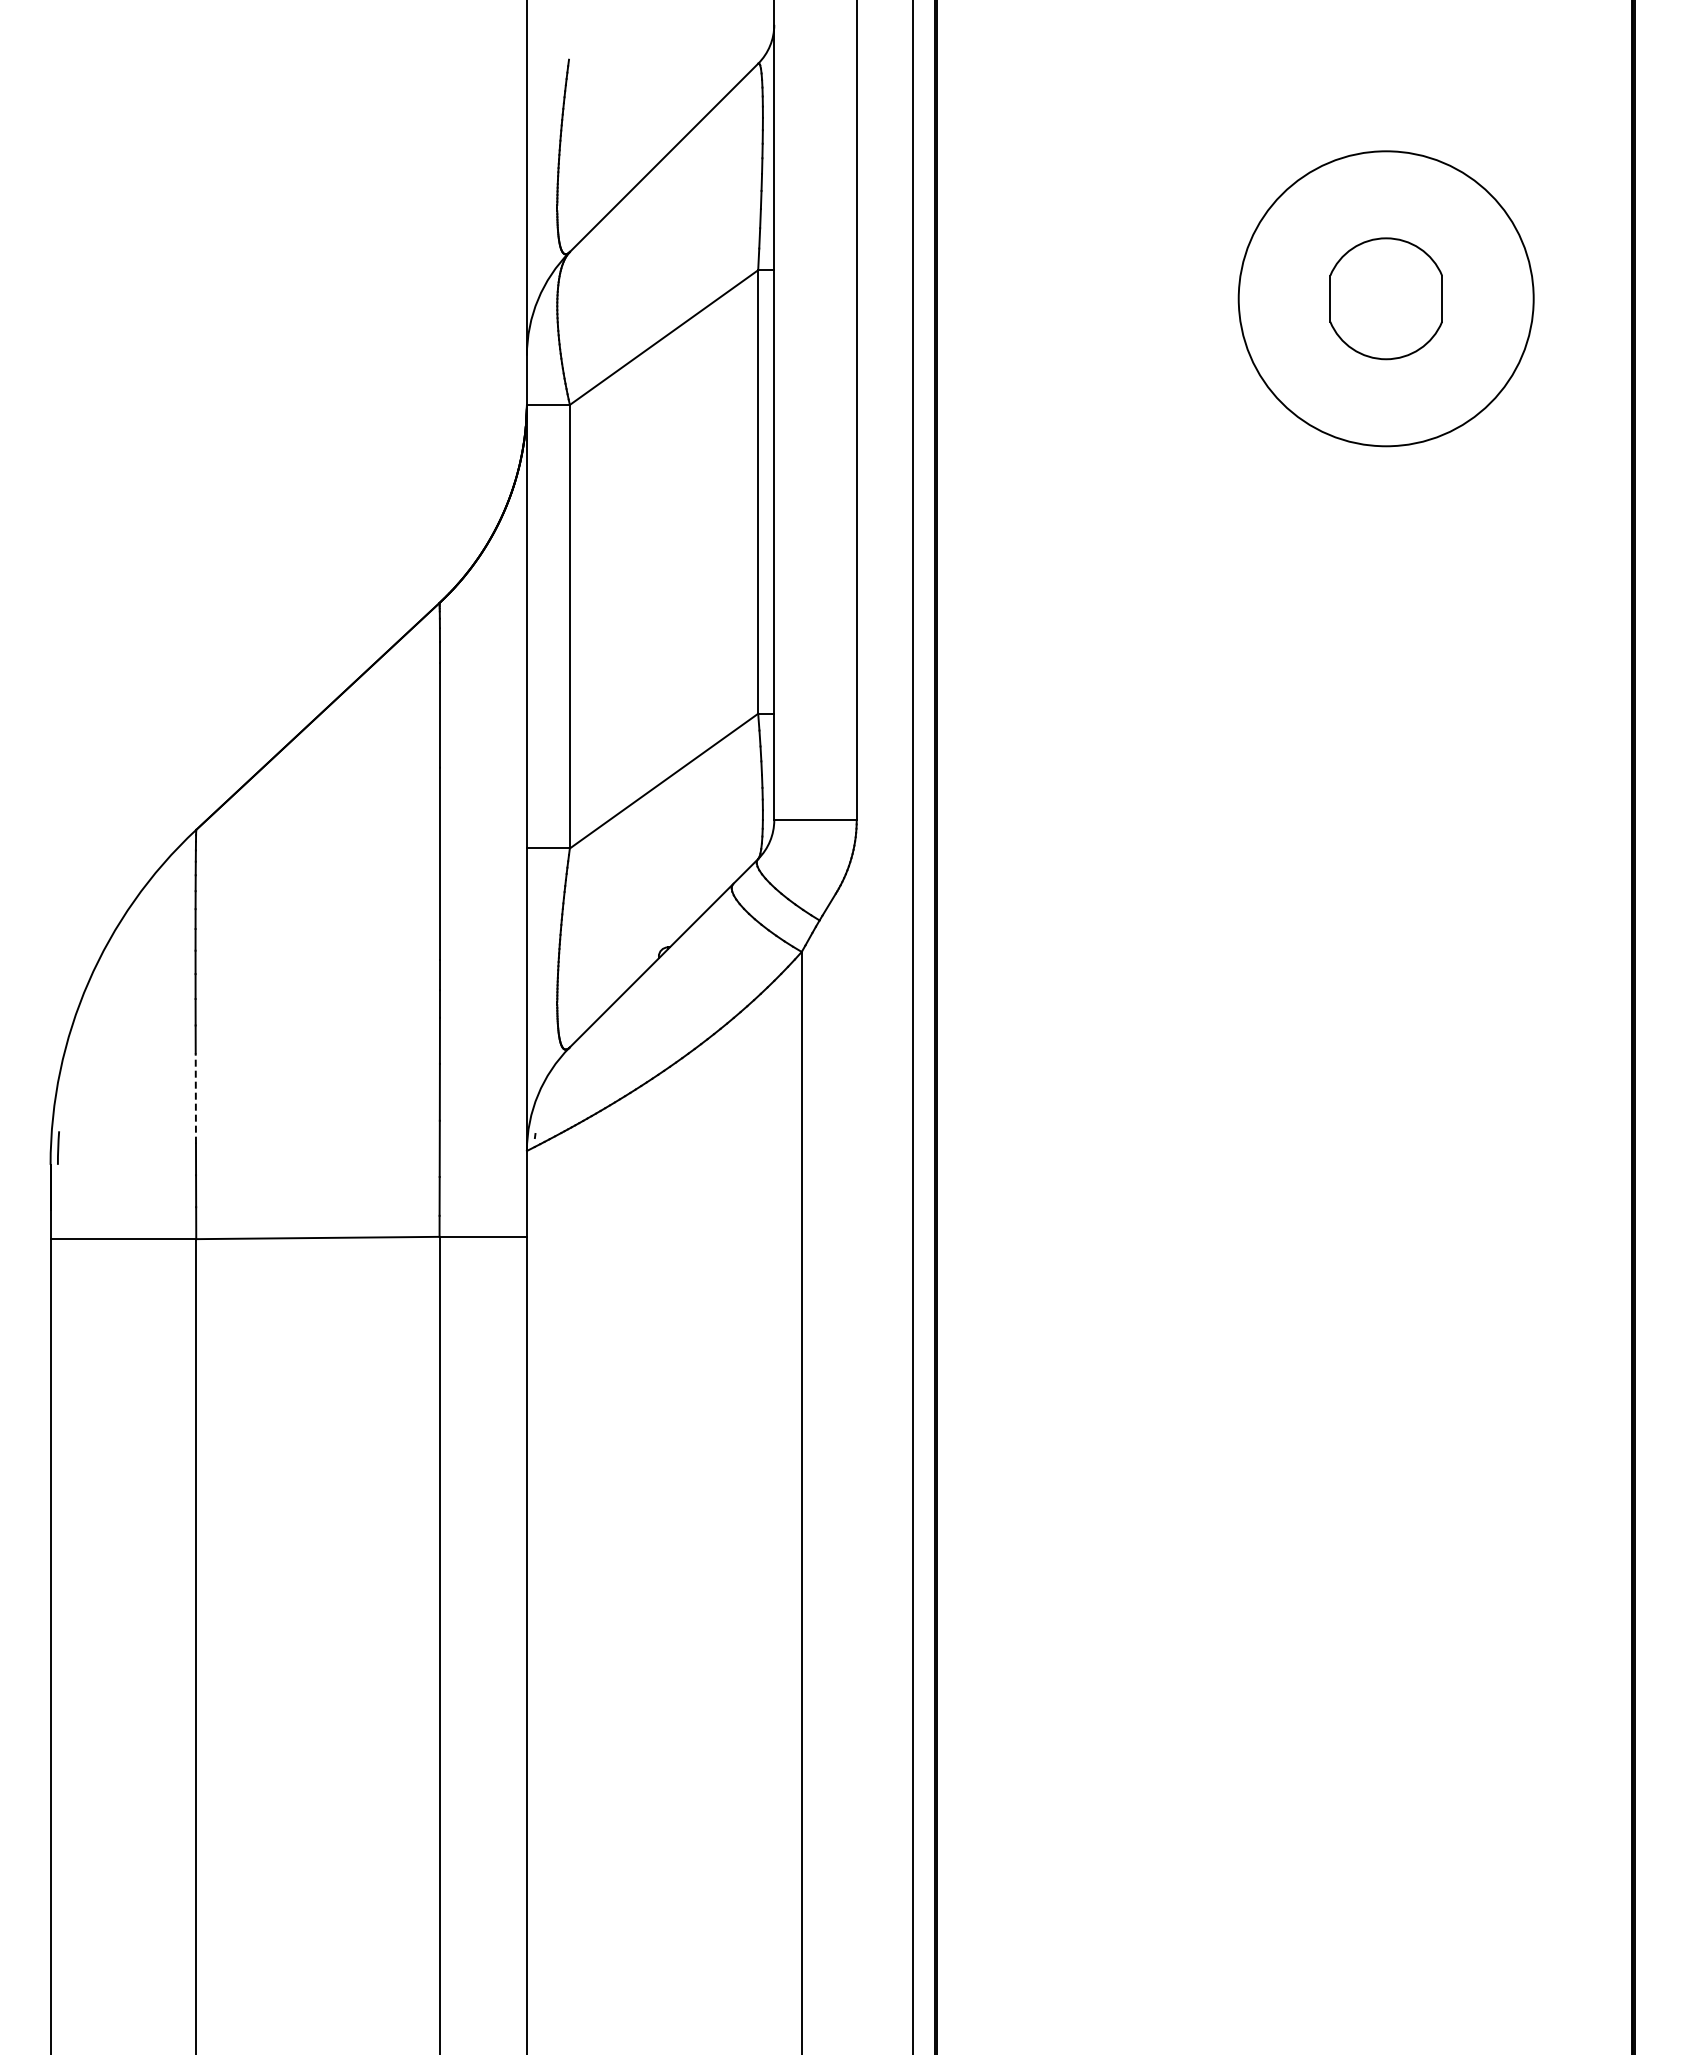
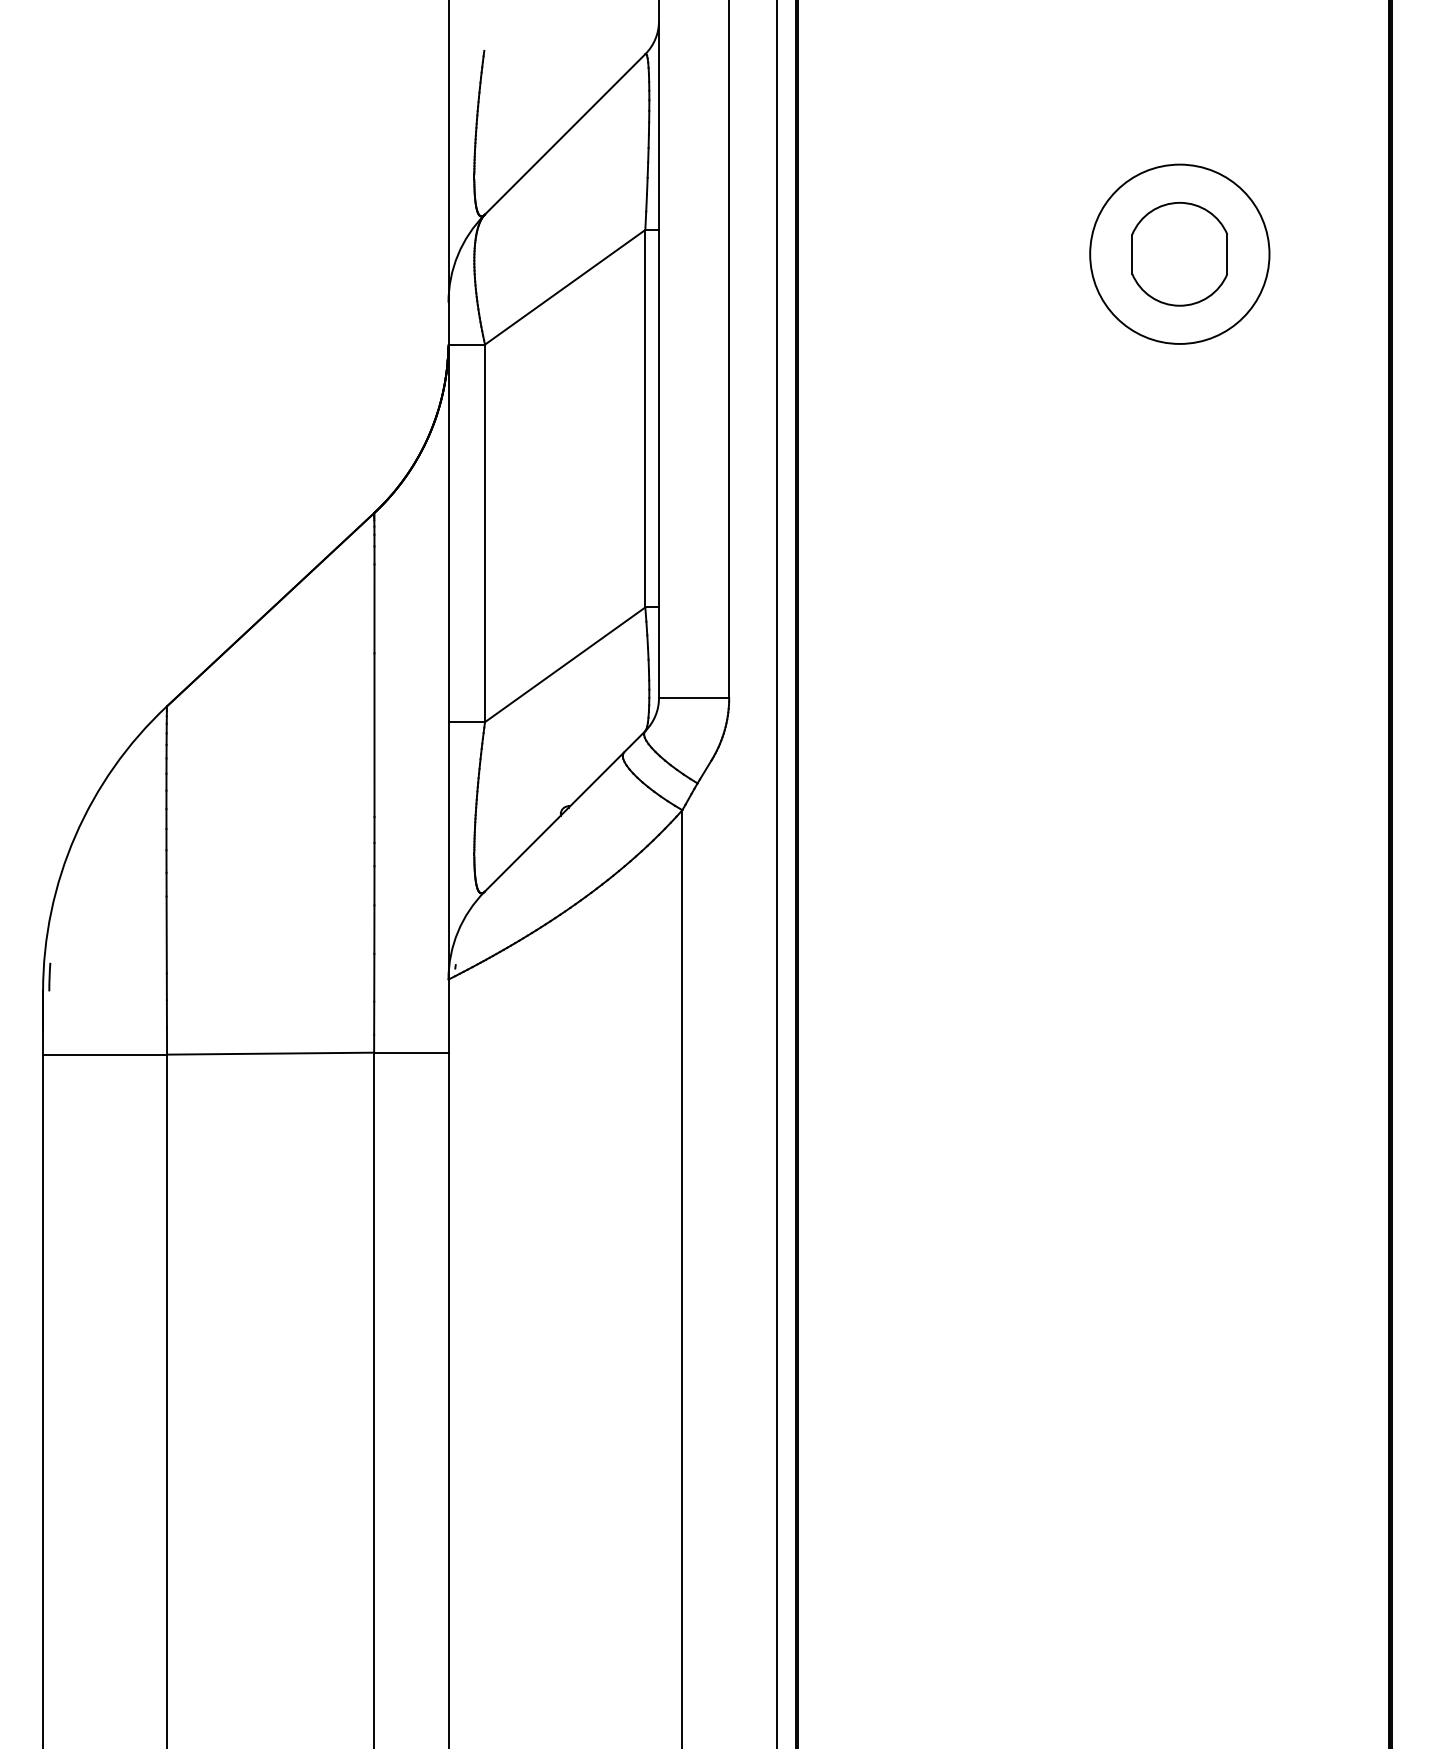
circle: (1385, 298) -> (1179, 254), size x0.71
line: (195, 1098) -> (166, 934), dashed -> solid

